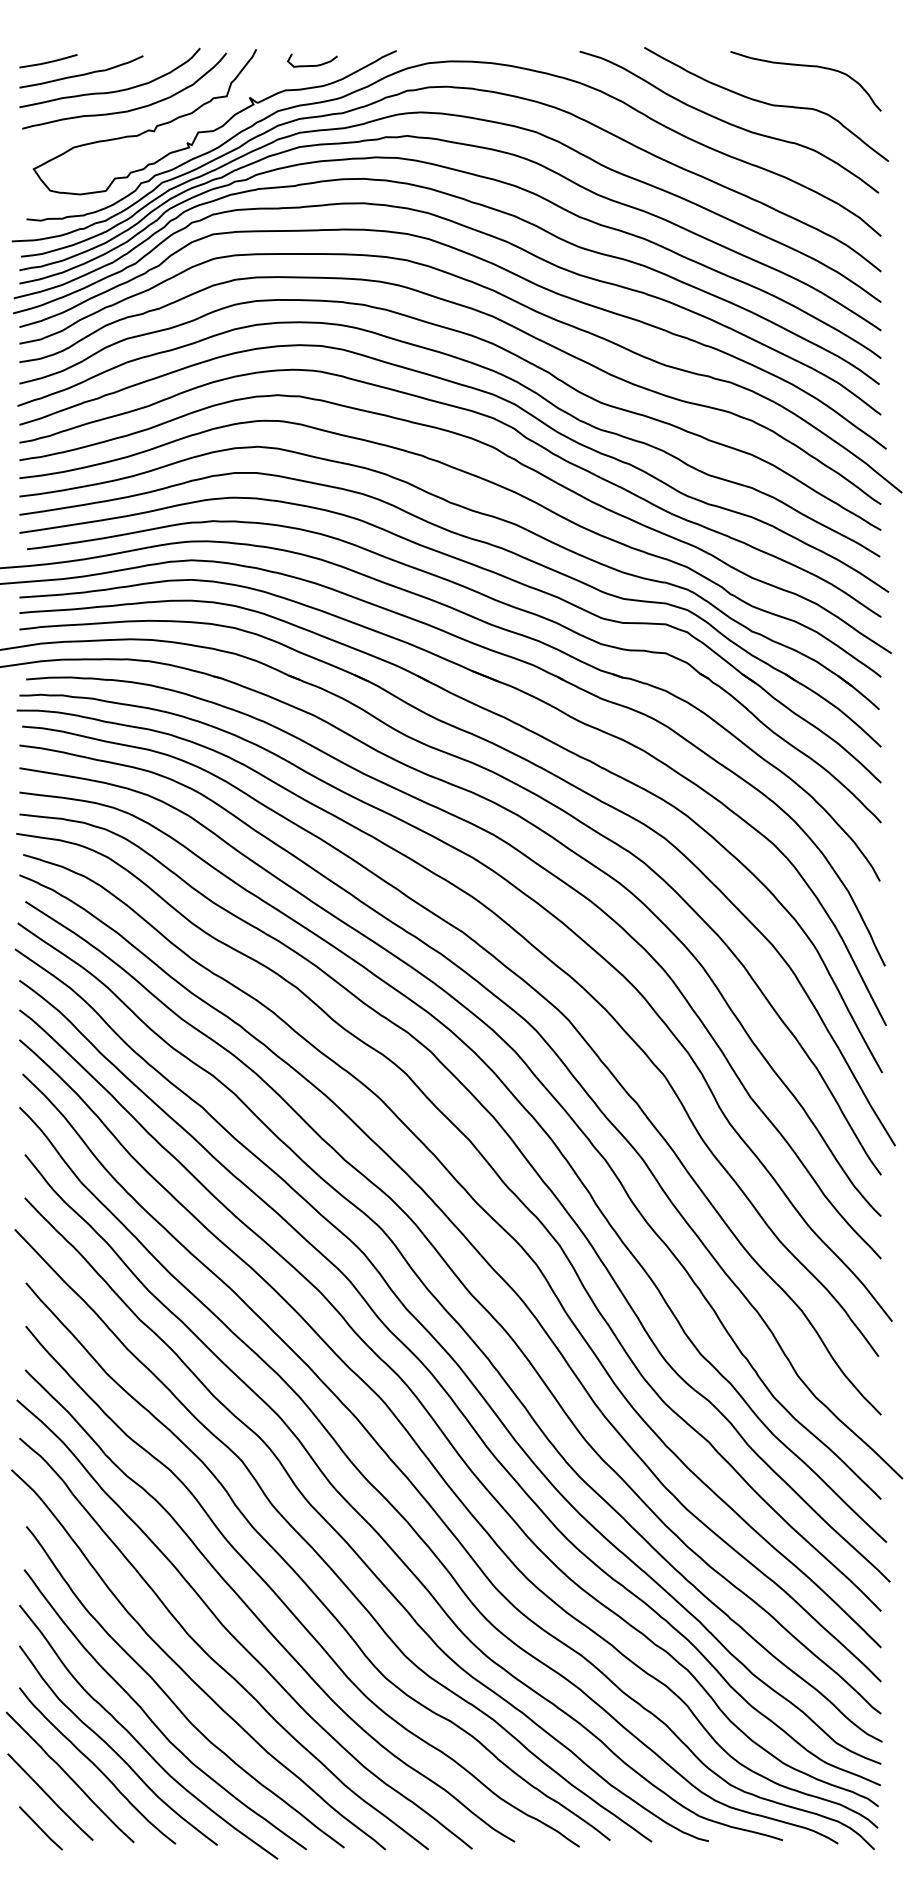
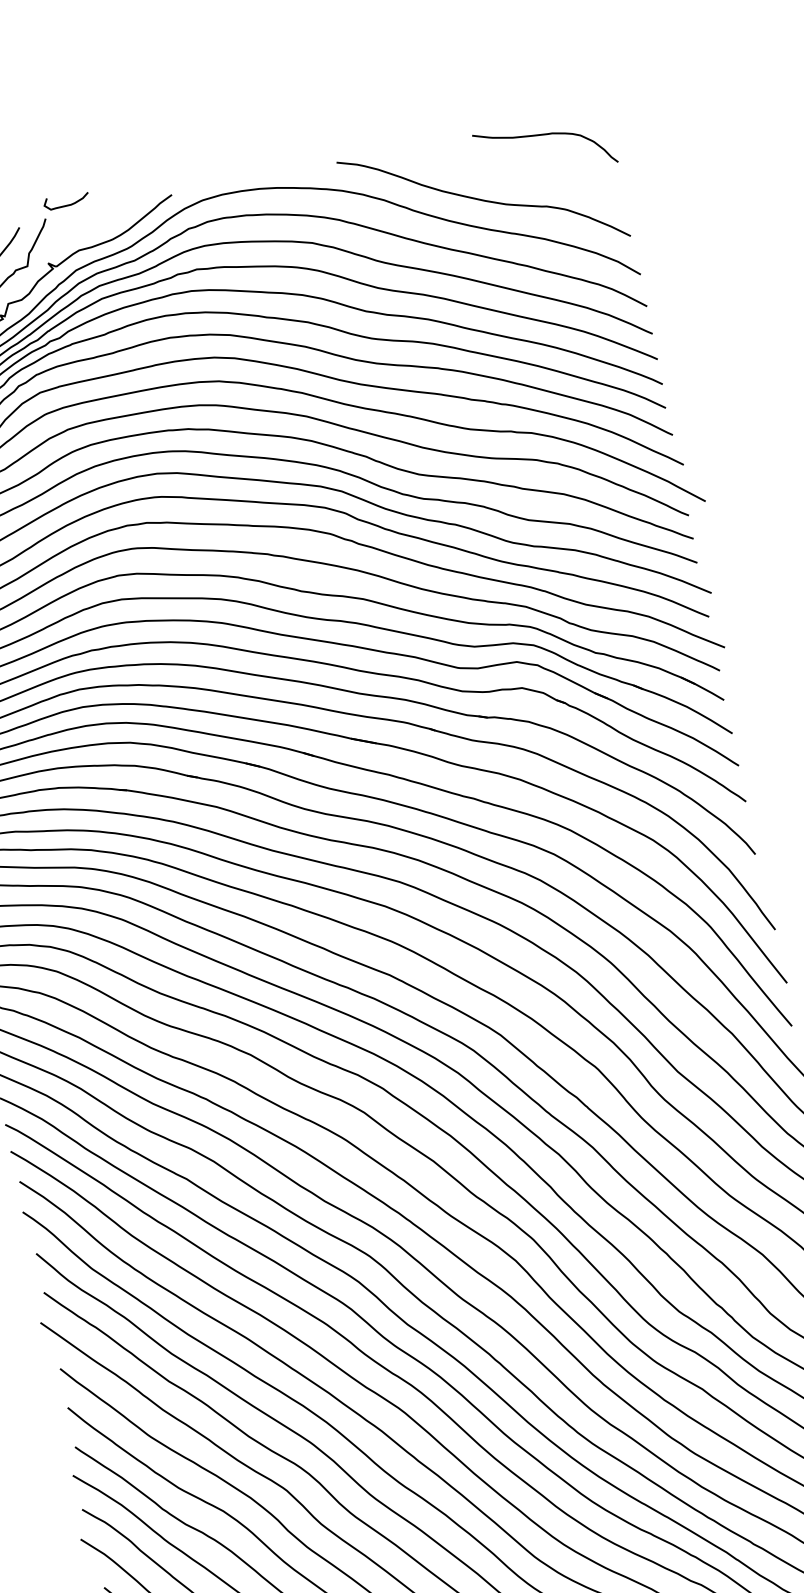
curve: (312, 65) -> (67, 205), moved
curve: (766, 104) -> (513, 176), removed

